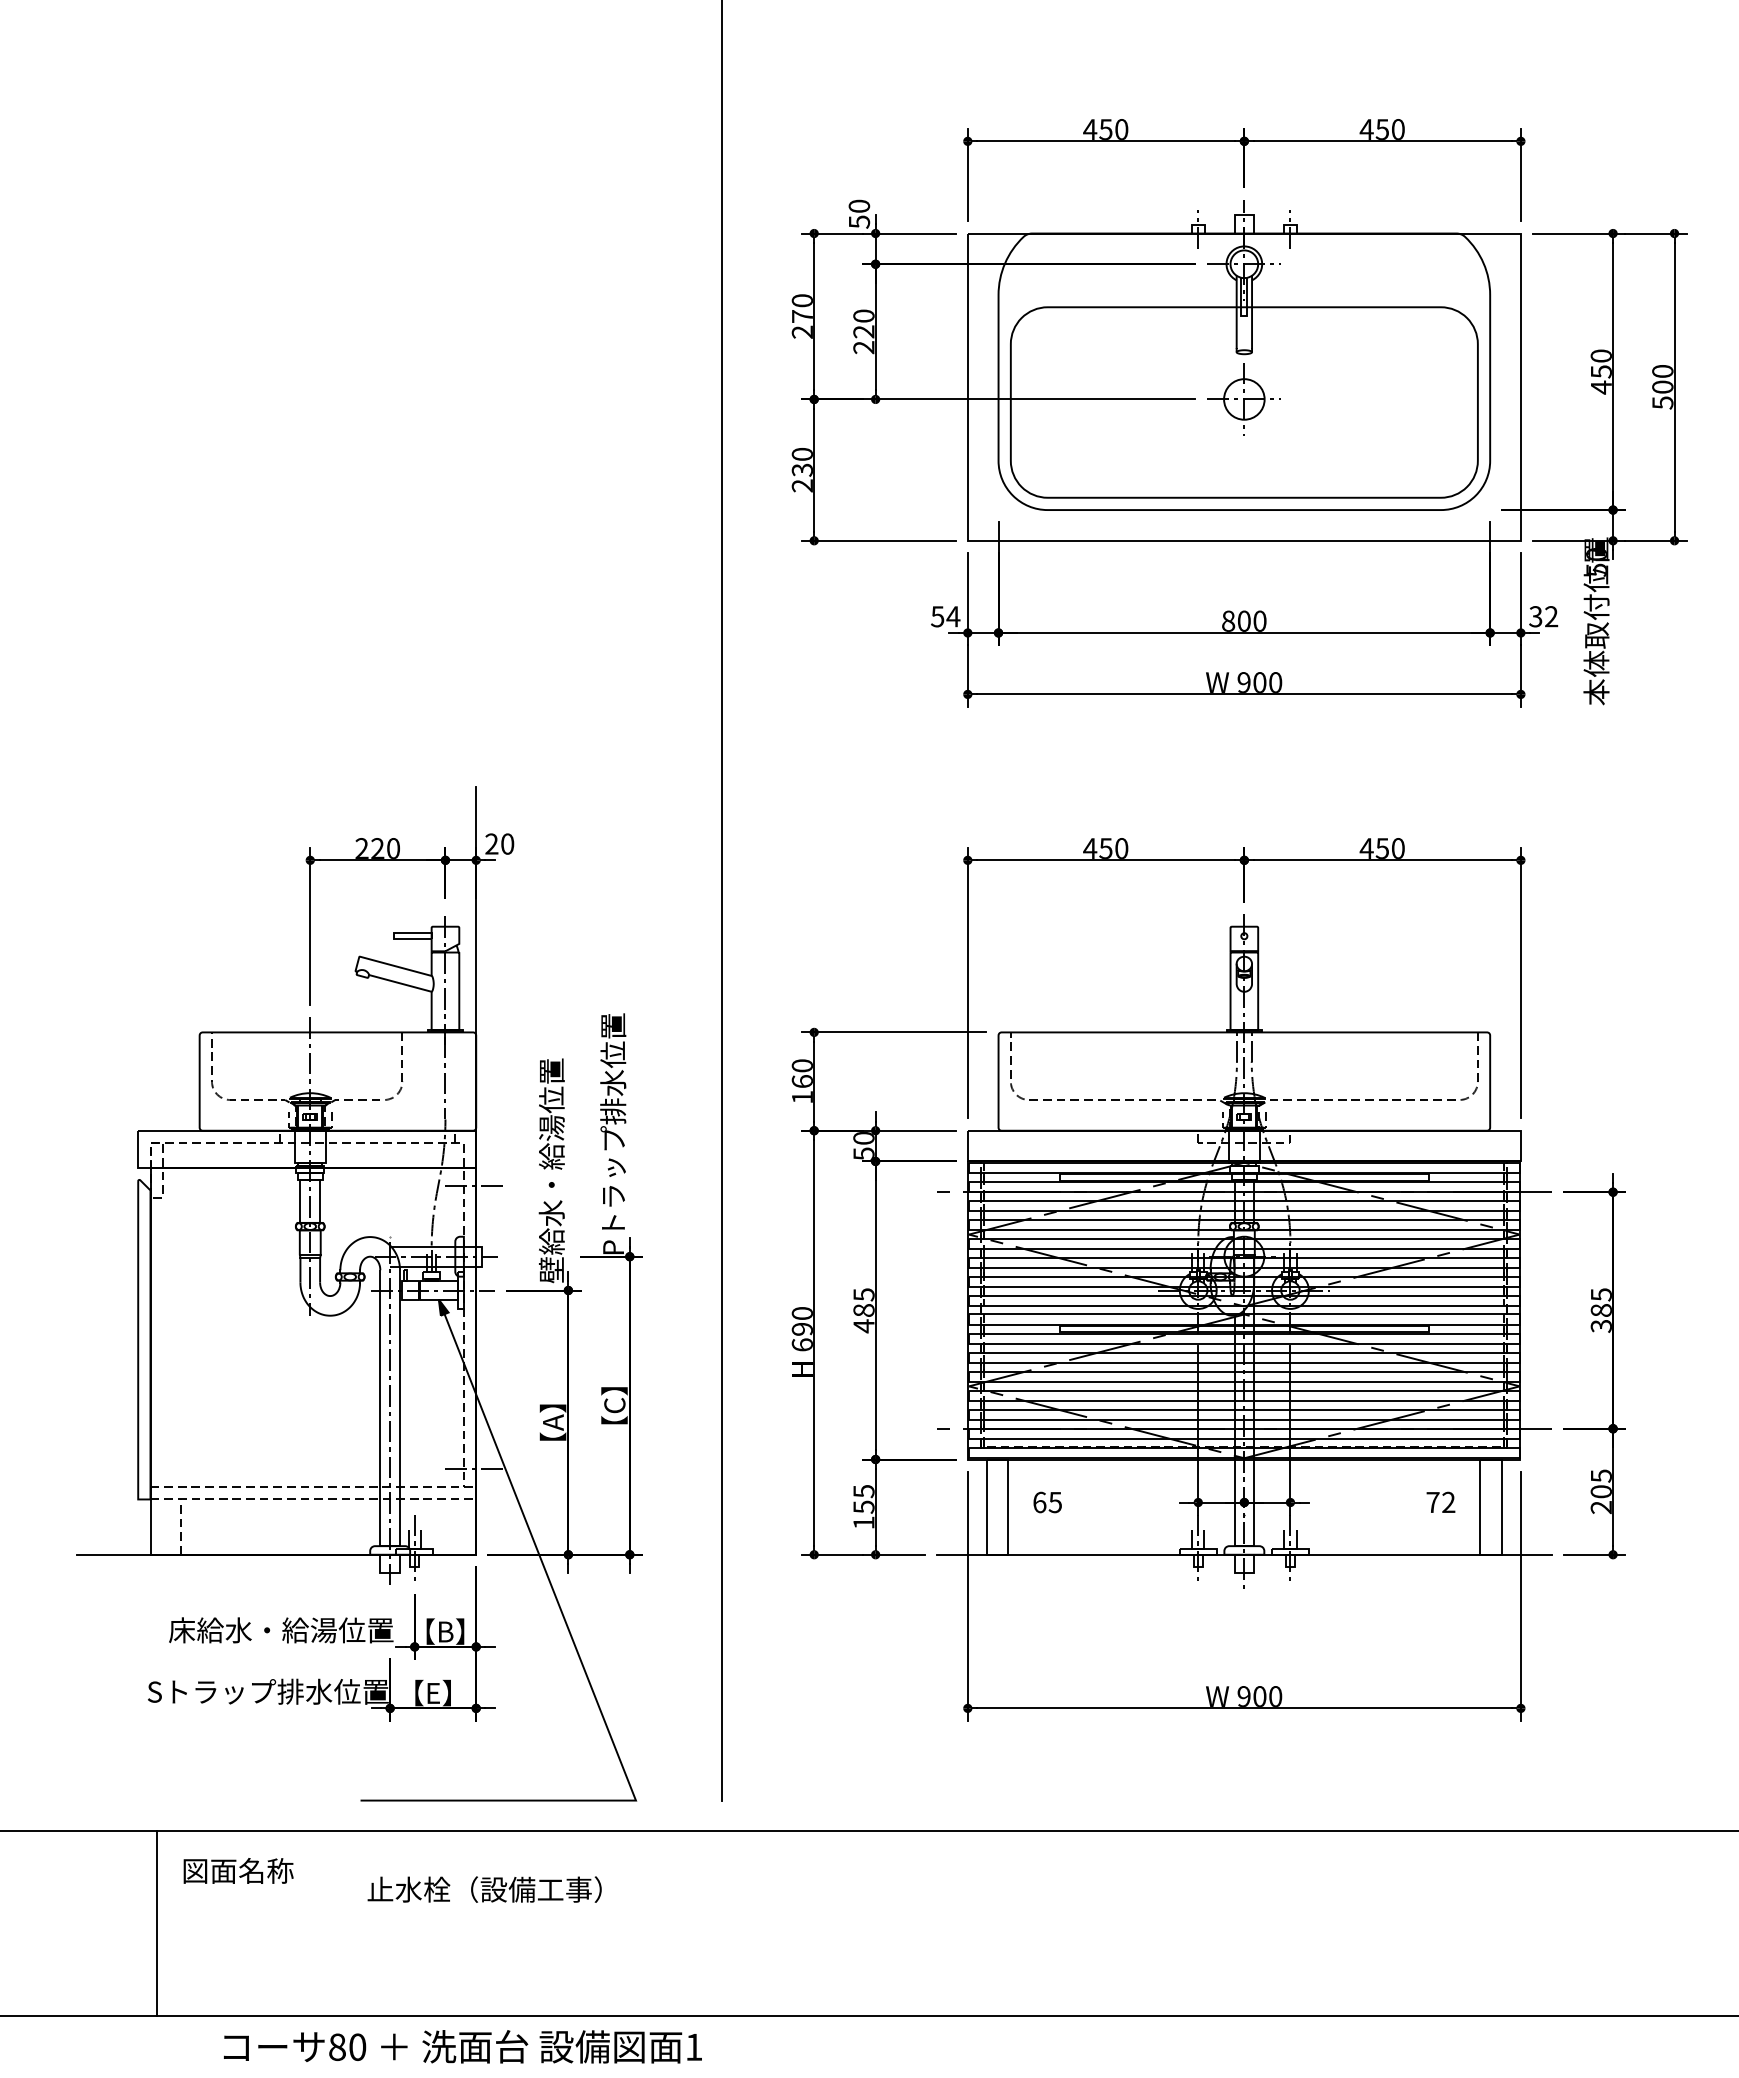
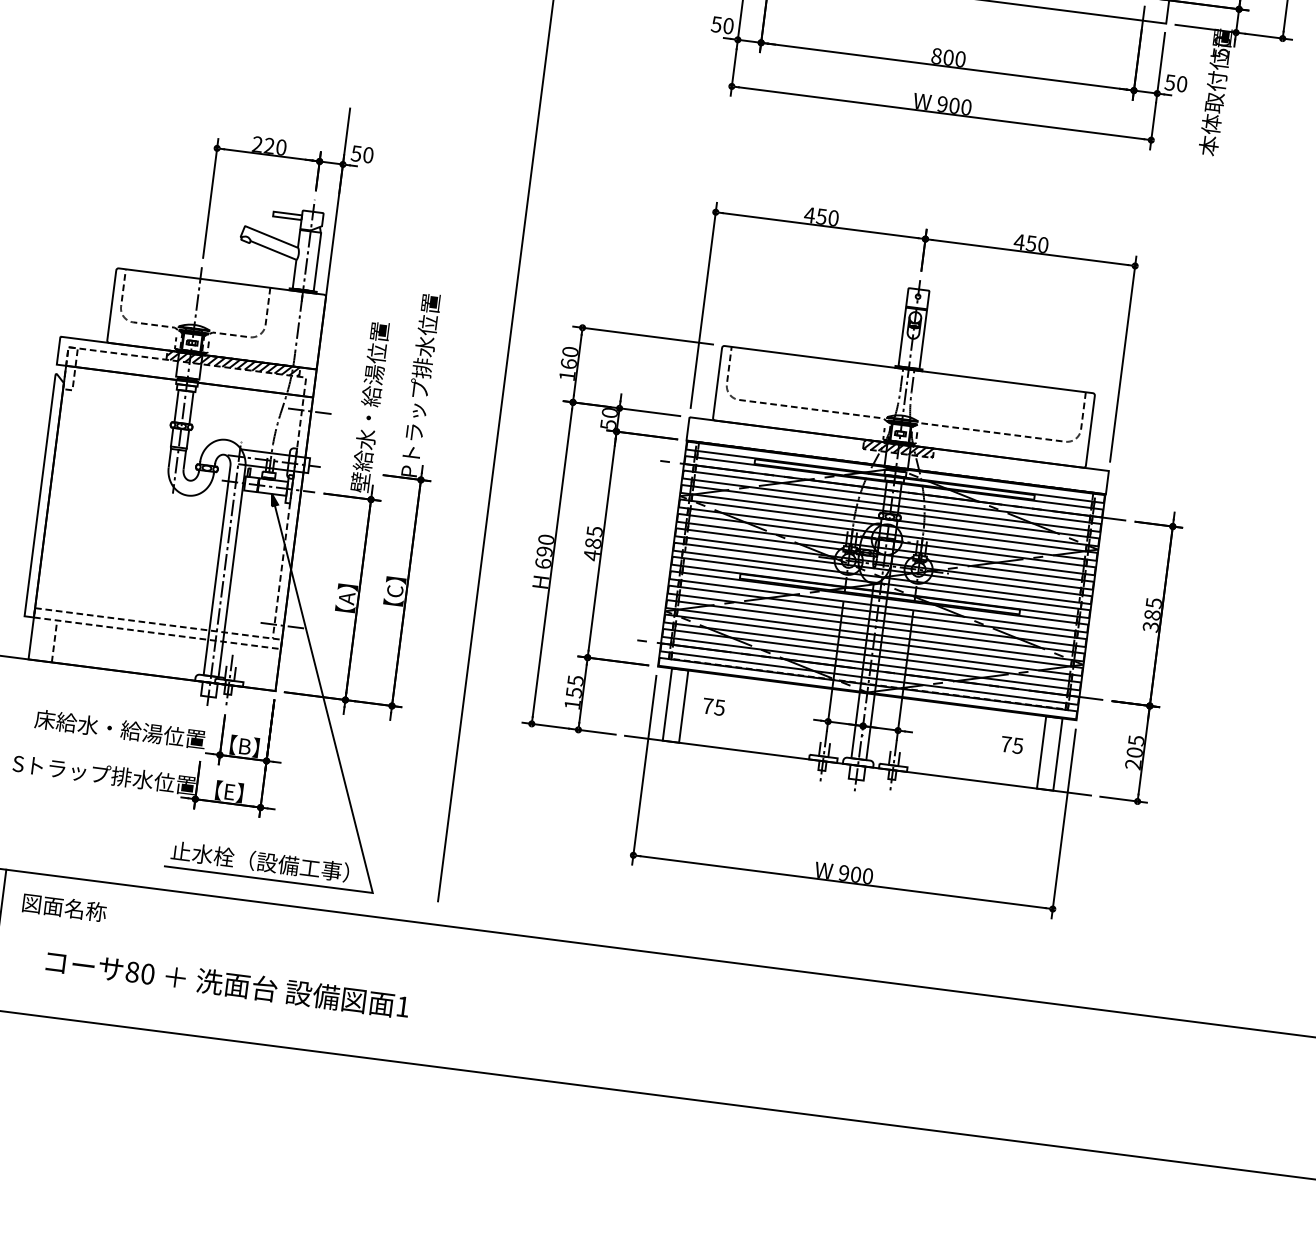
text: (953, 616) -> (728, 25), 54 -> 50
text: (1543, 616) -> (1176, 83), 32 -> 50
text: (491, 843) -> (356, 153), 20 -> 50
hatch: (366, 1136) -> (232, 363), added
hatch: (1244, 1136) -> (898, 448), added
text: (1039, 1502) -> (707, 706), 65 -> 75
text: (1448, 1502) -> (1017, 745), 72 -> 75
text: (484, 1889) -> (260, 861), moved
text: (462, 2046) -> (227, 983), moved

